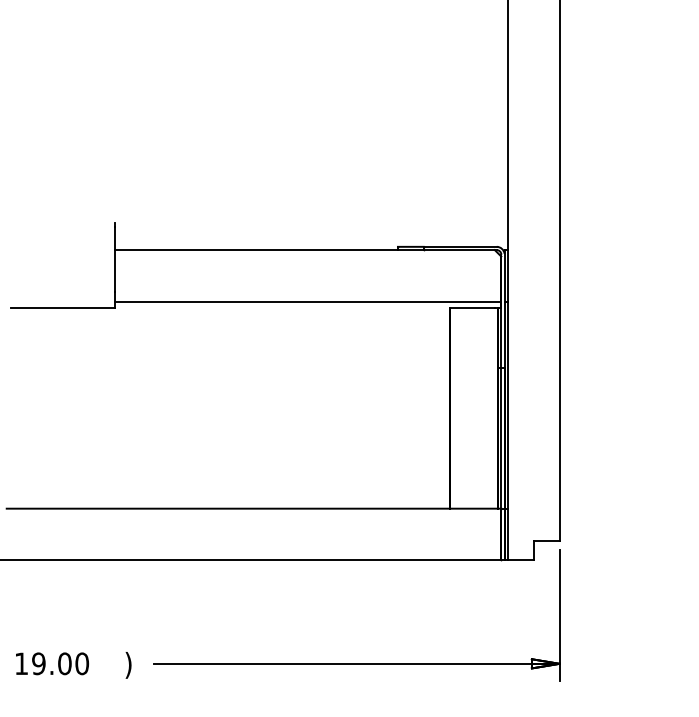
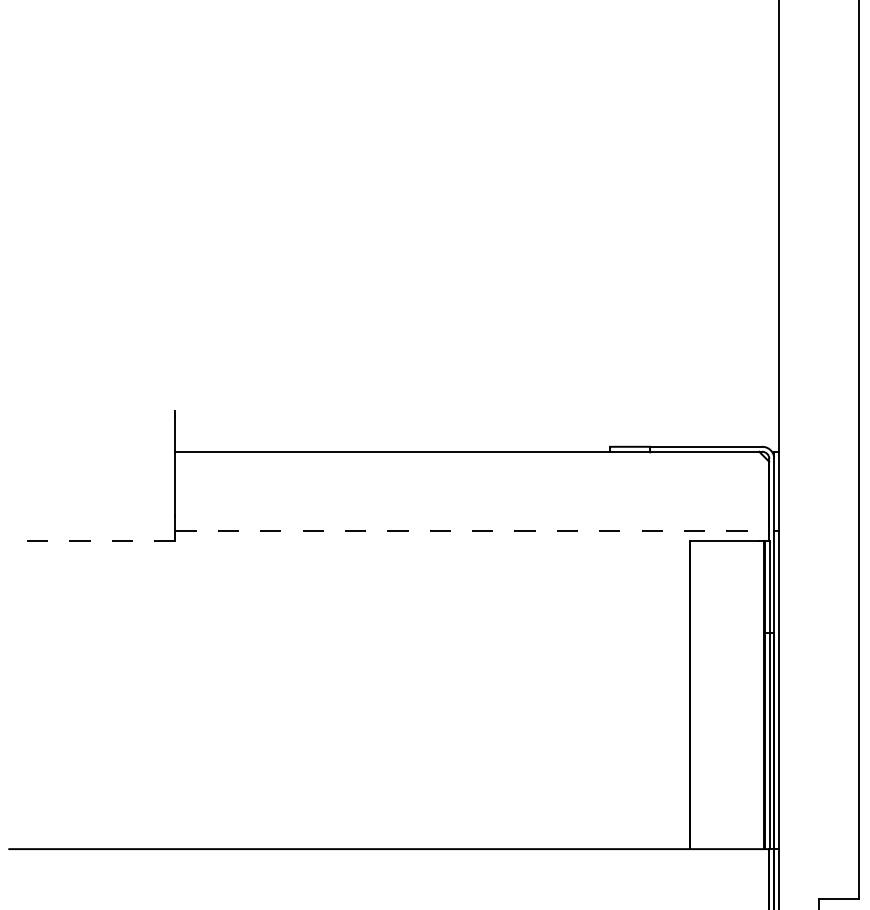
line: (308, 301) -> (472, 530), solid -> dashed
line: (63, 308) -> (96, 541), solid -> dashed

